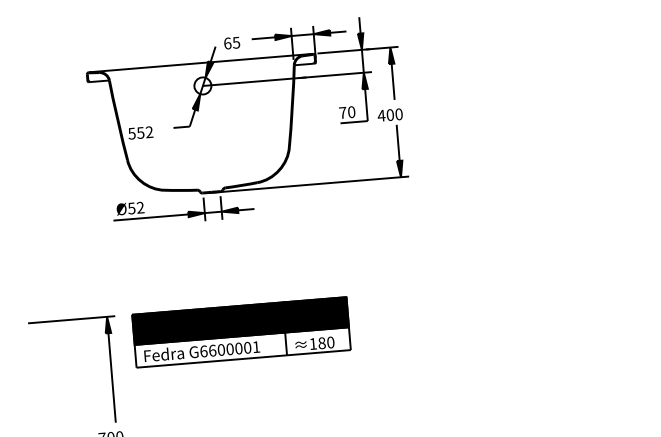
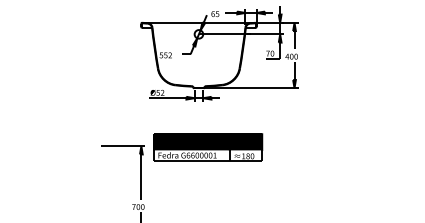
part: (242, 332) -> (208, 147), moved

